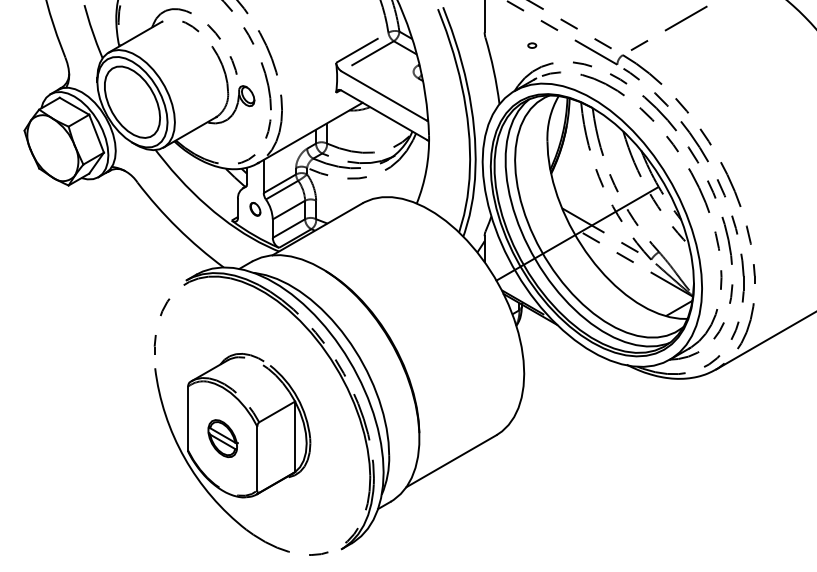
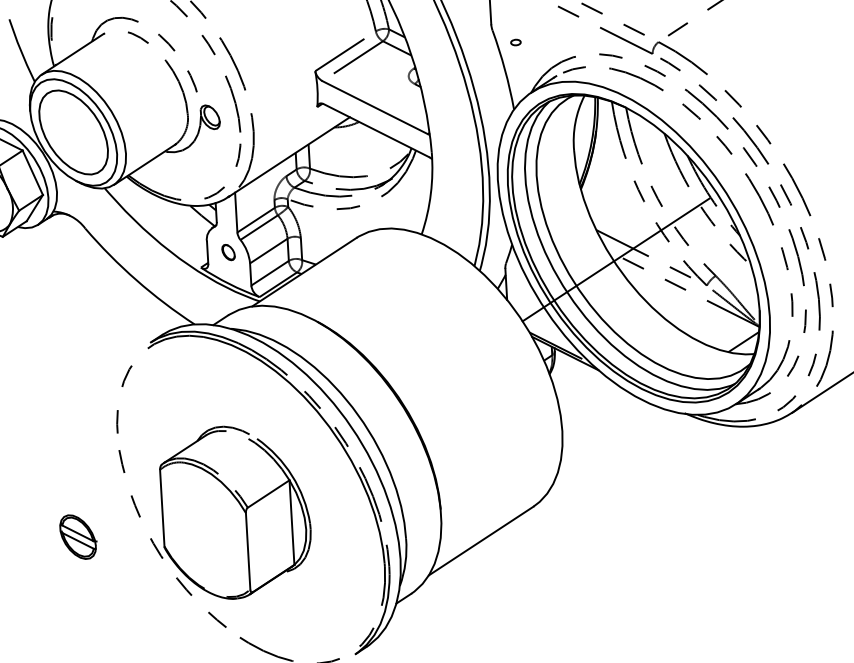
part: (532, 45) -> (516, 42), moved
part: (222, 438) -> (77, 536), moved
arc: (184, 458) -> (160, 556), solid -> dashed

